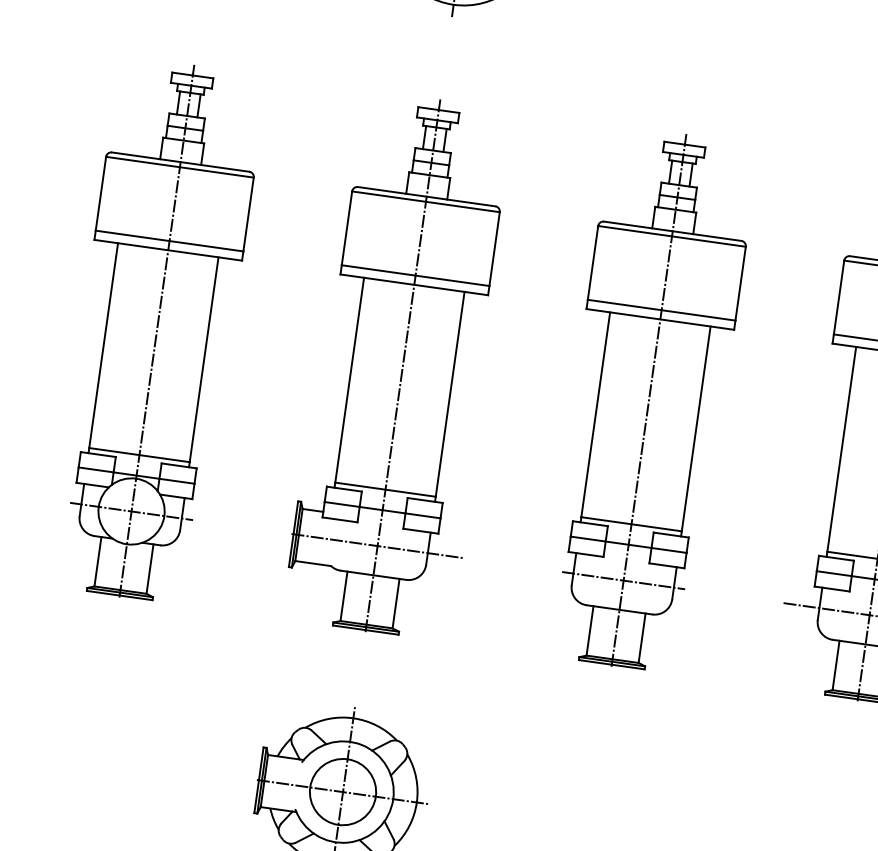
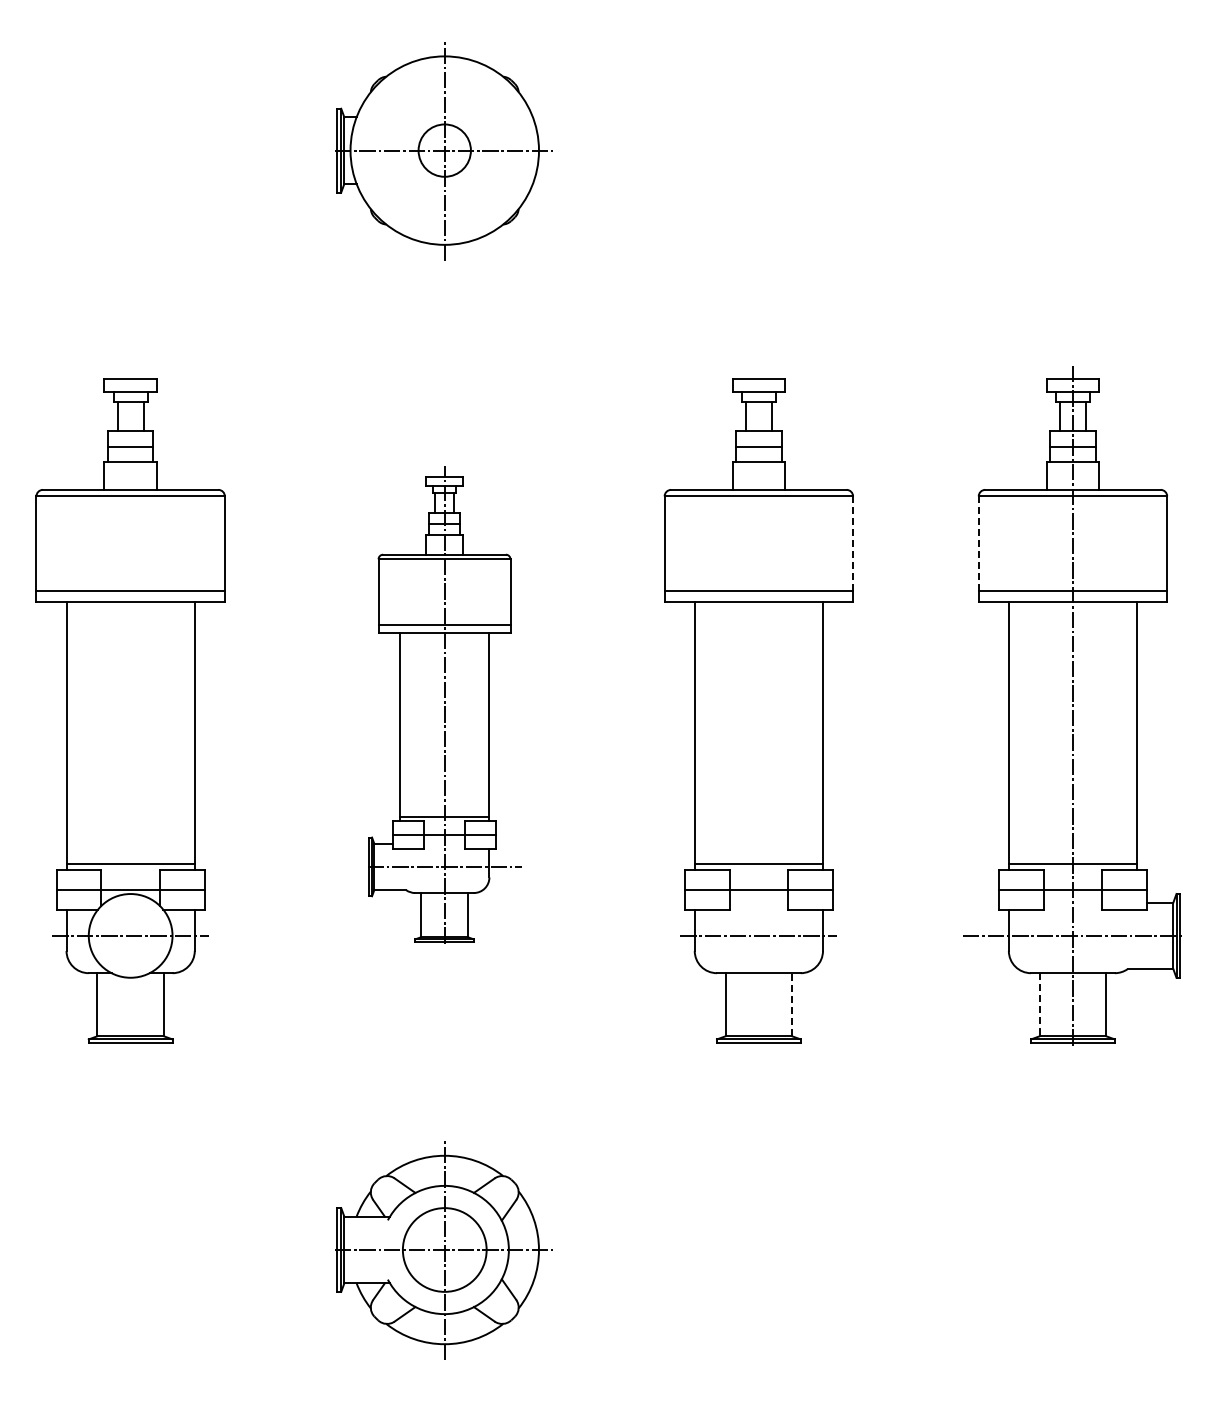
line: (740, 283) -> (853, 543), solid -> dashed
line: (838, 298) -> (978, 544), solid -> dashed
line: (156, 330) -> (130, 704), removed
part: (401, 365) -> (443, 705), size x0.7
line: (648, 399) -> (758, 704), removed
line: (642, 638) -> (792, 1004), solid -> dashed
line: (835, 665) -> (1039, 1004), solid -> dashed

